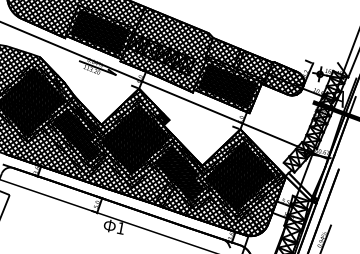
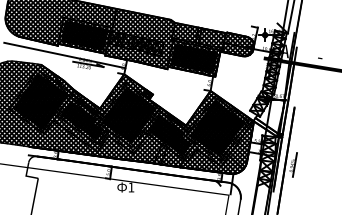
line: (219, 113) -> (191, 81), removed

